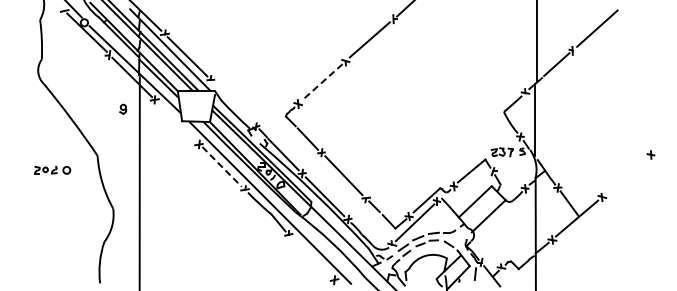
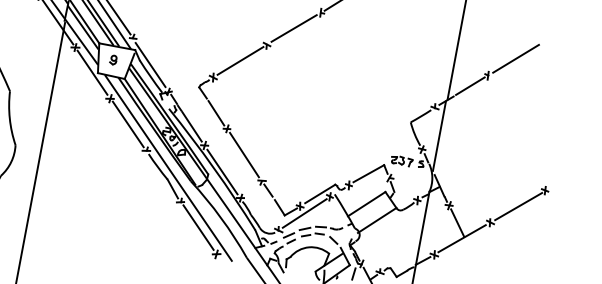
line: (321, 82) -> (239, 60), dashed -> solid
line: (233, 103) -> (150, 65), added
part: (123, 108) -> (113, 59), moved
line: (176, 121) -> (92, 72), added
line: (222, 166) -> (128, 124), dashed -> solid
line: (627, 175) -> (518, 206), added
line: (311, 256) -> (198, 227), added

